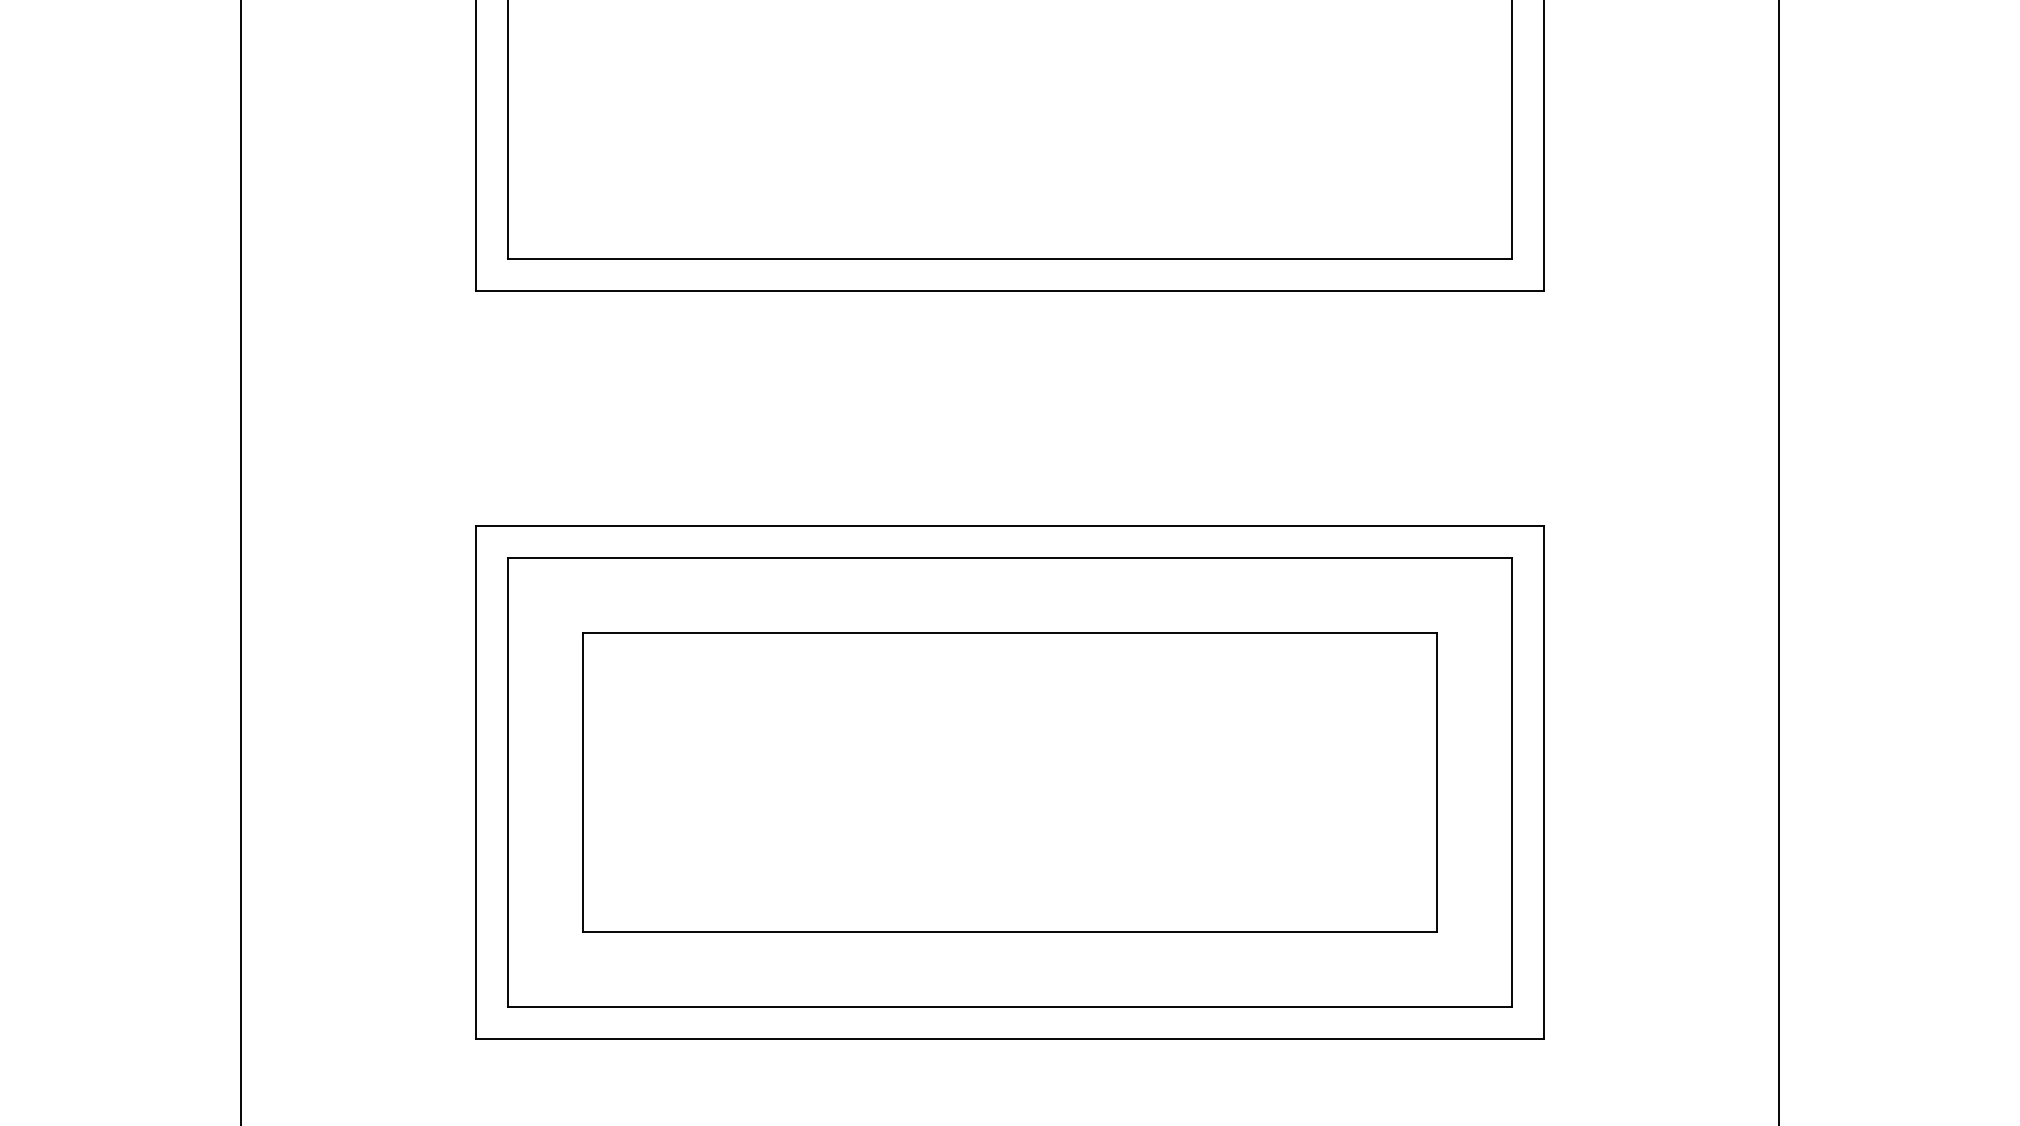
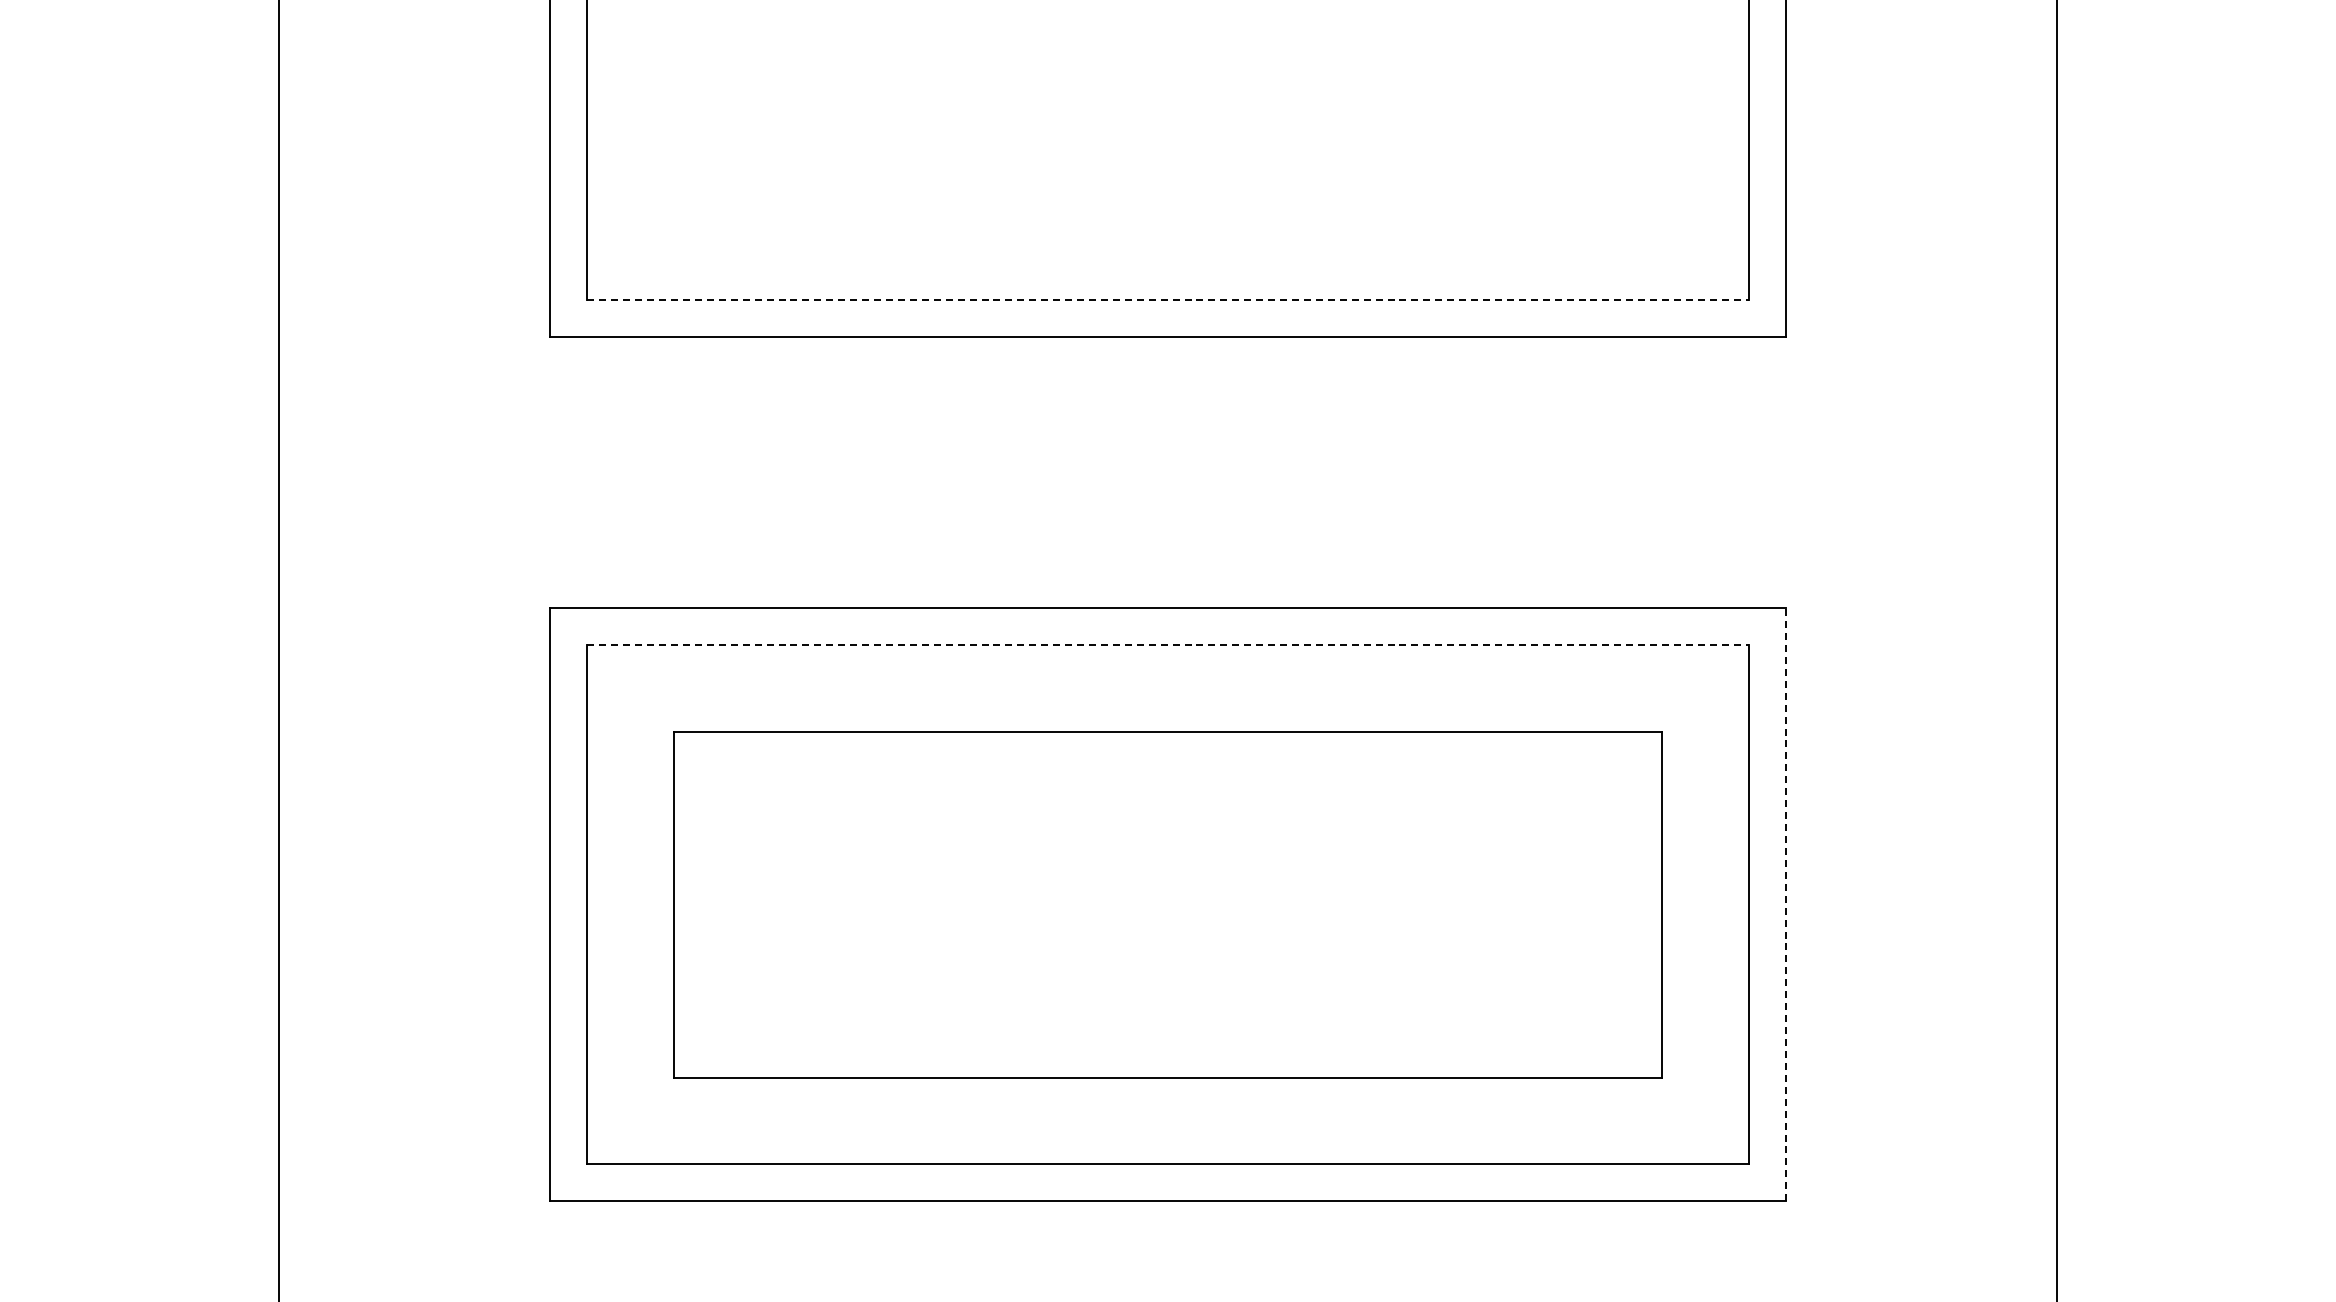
line: (1010, 259) -> (1168, 299), solid -> dashed
line: (1010, 558) -> (1168, 645), solid -> dashed
line: (1543, 782) -> (1785, 904), solid -> dashed

